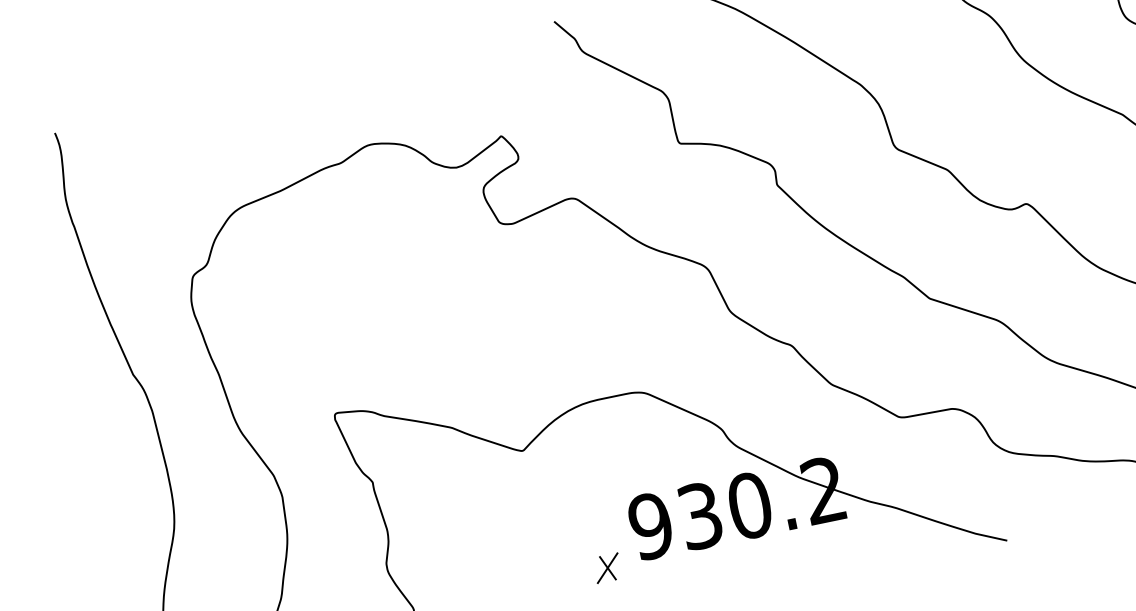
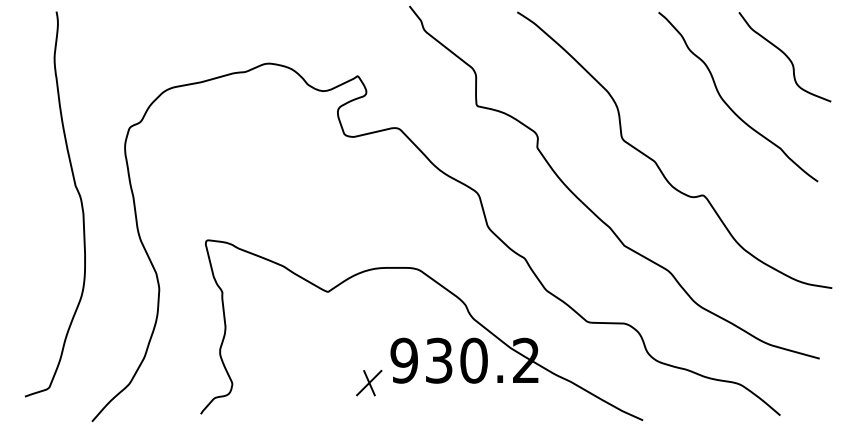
part: (606, 567) -> (368, 382), size x1.4

